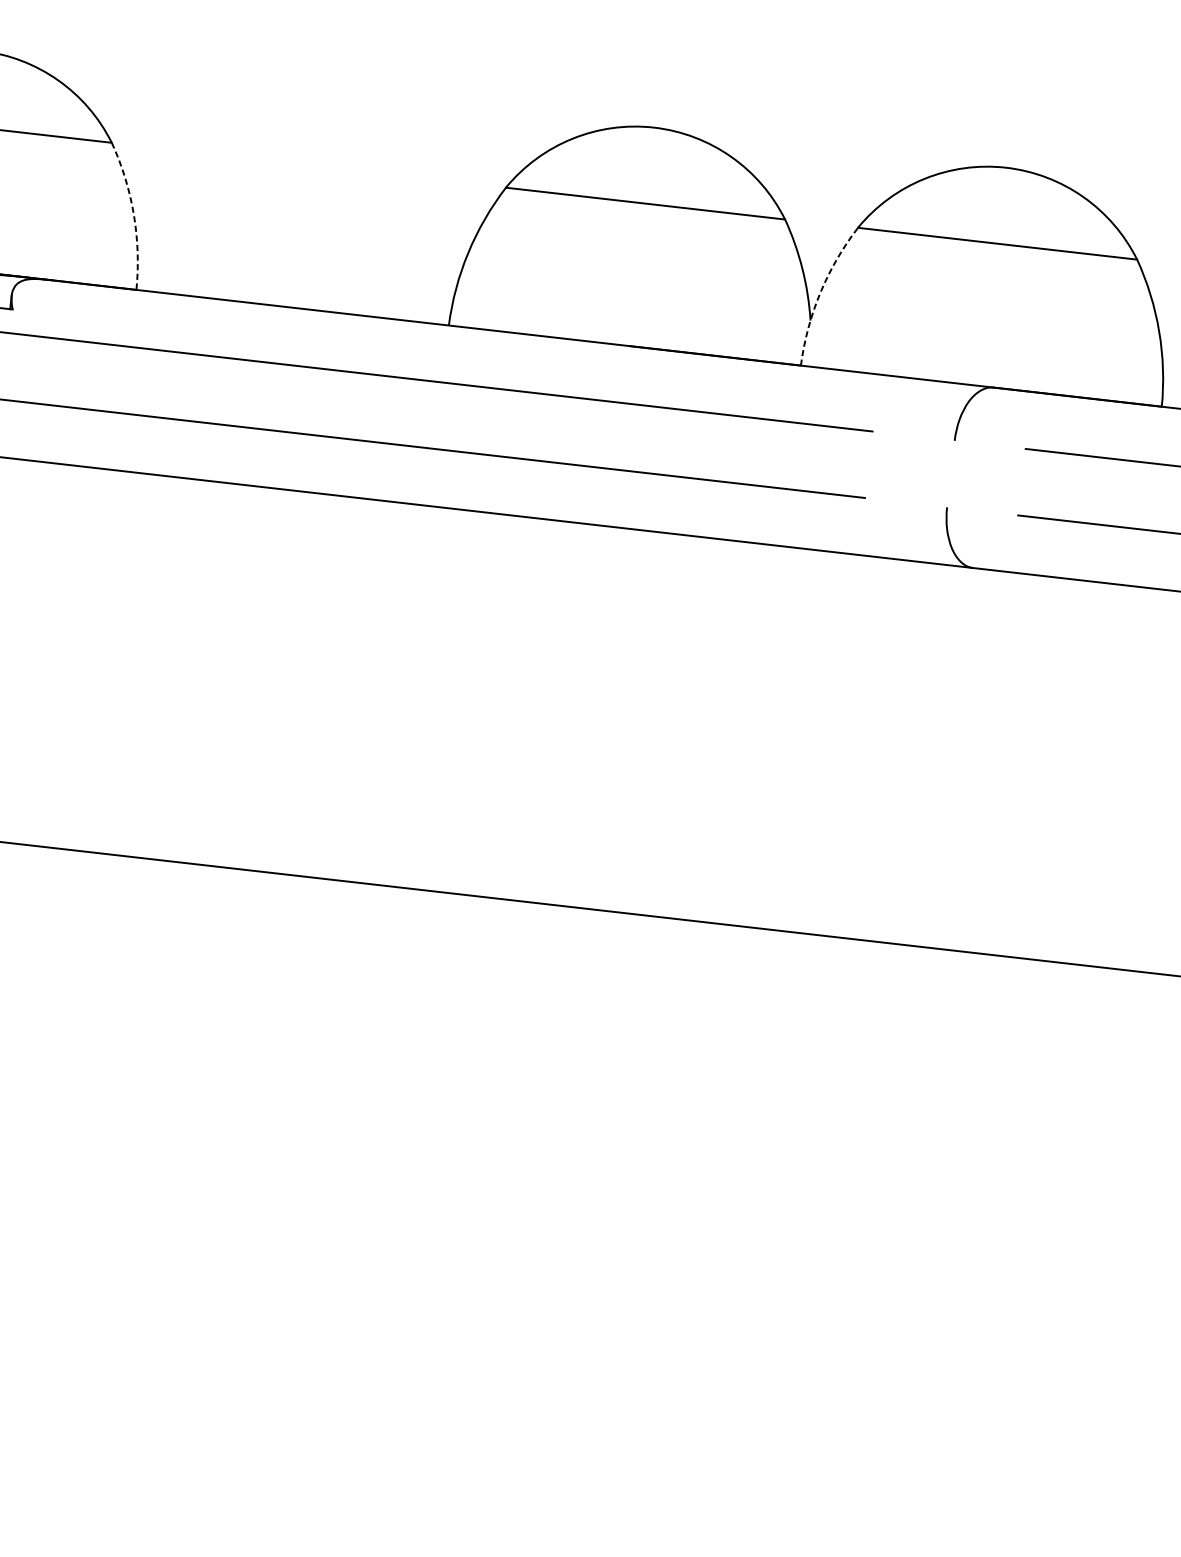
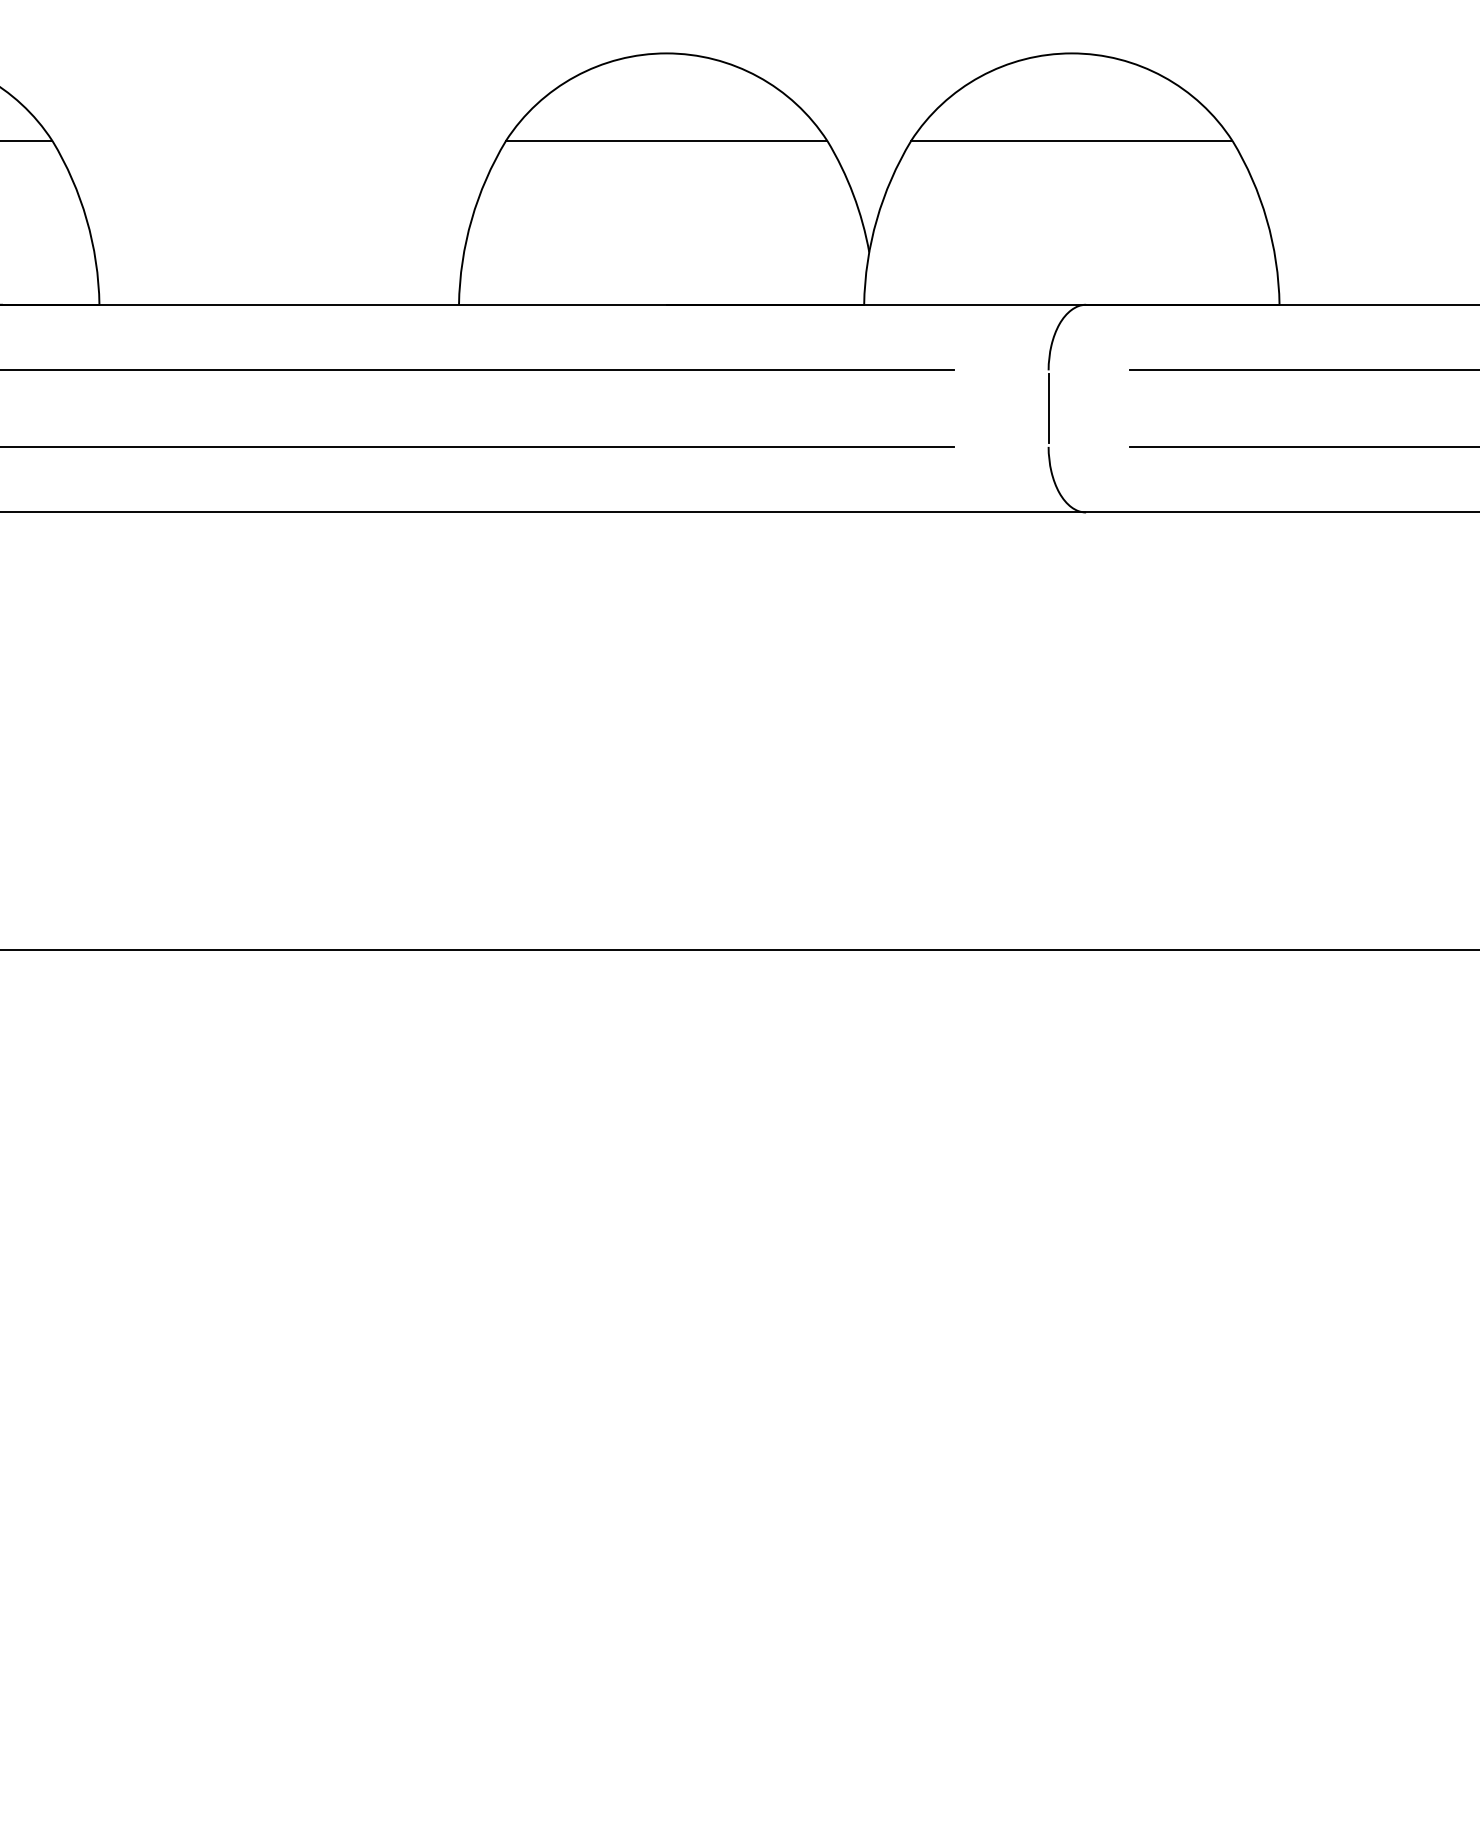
arc: (133, 214) -> (86, 219), dashed -> solid
arc: (820, 292) -> (876, 219), dashed -> solid
line: (950, 473) -> (1048, 408), added

